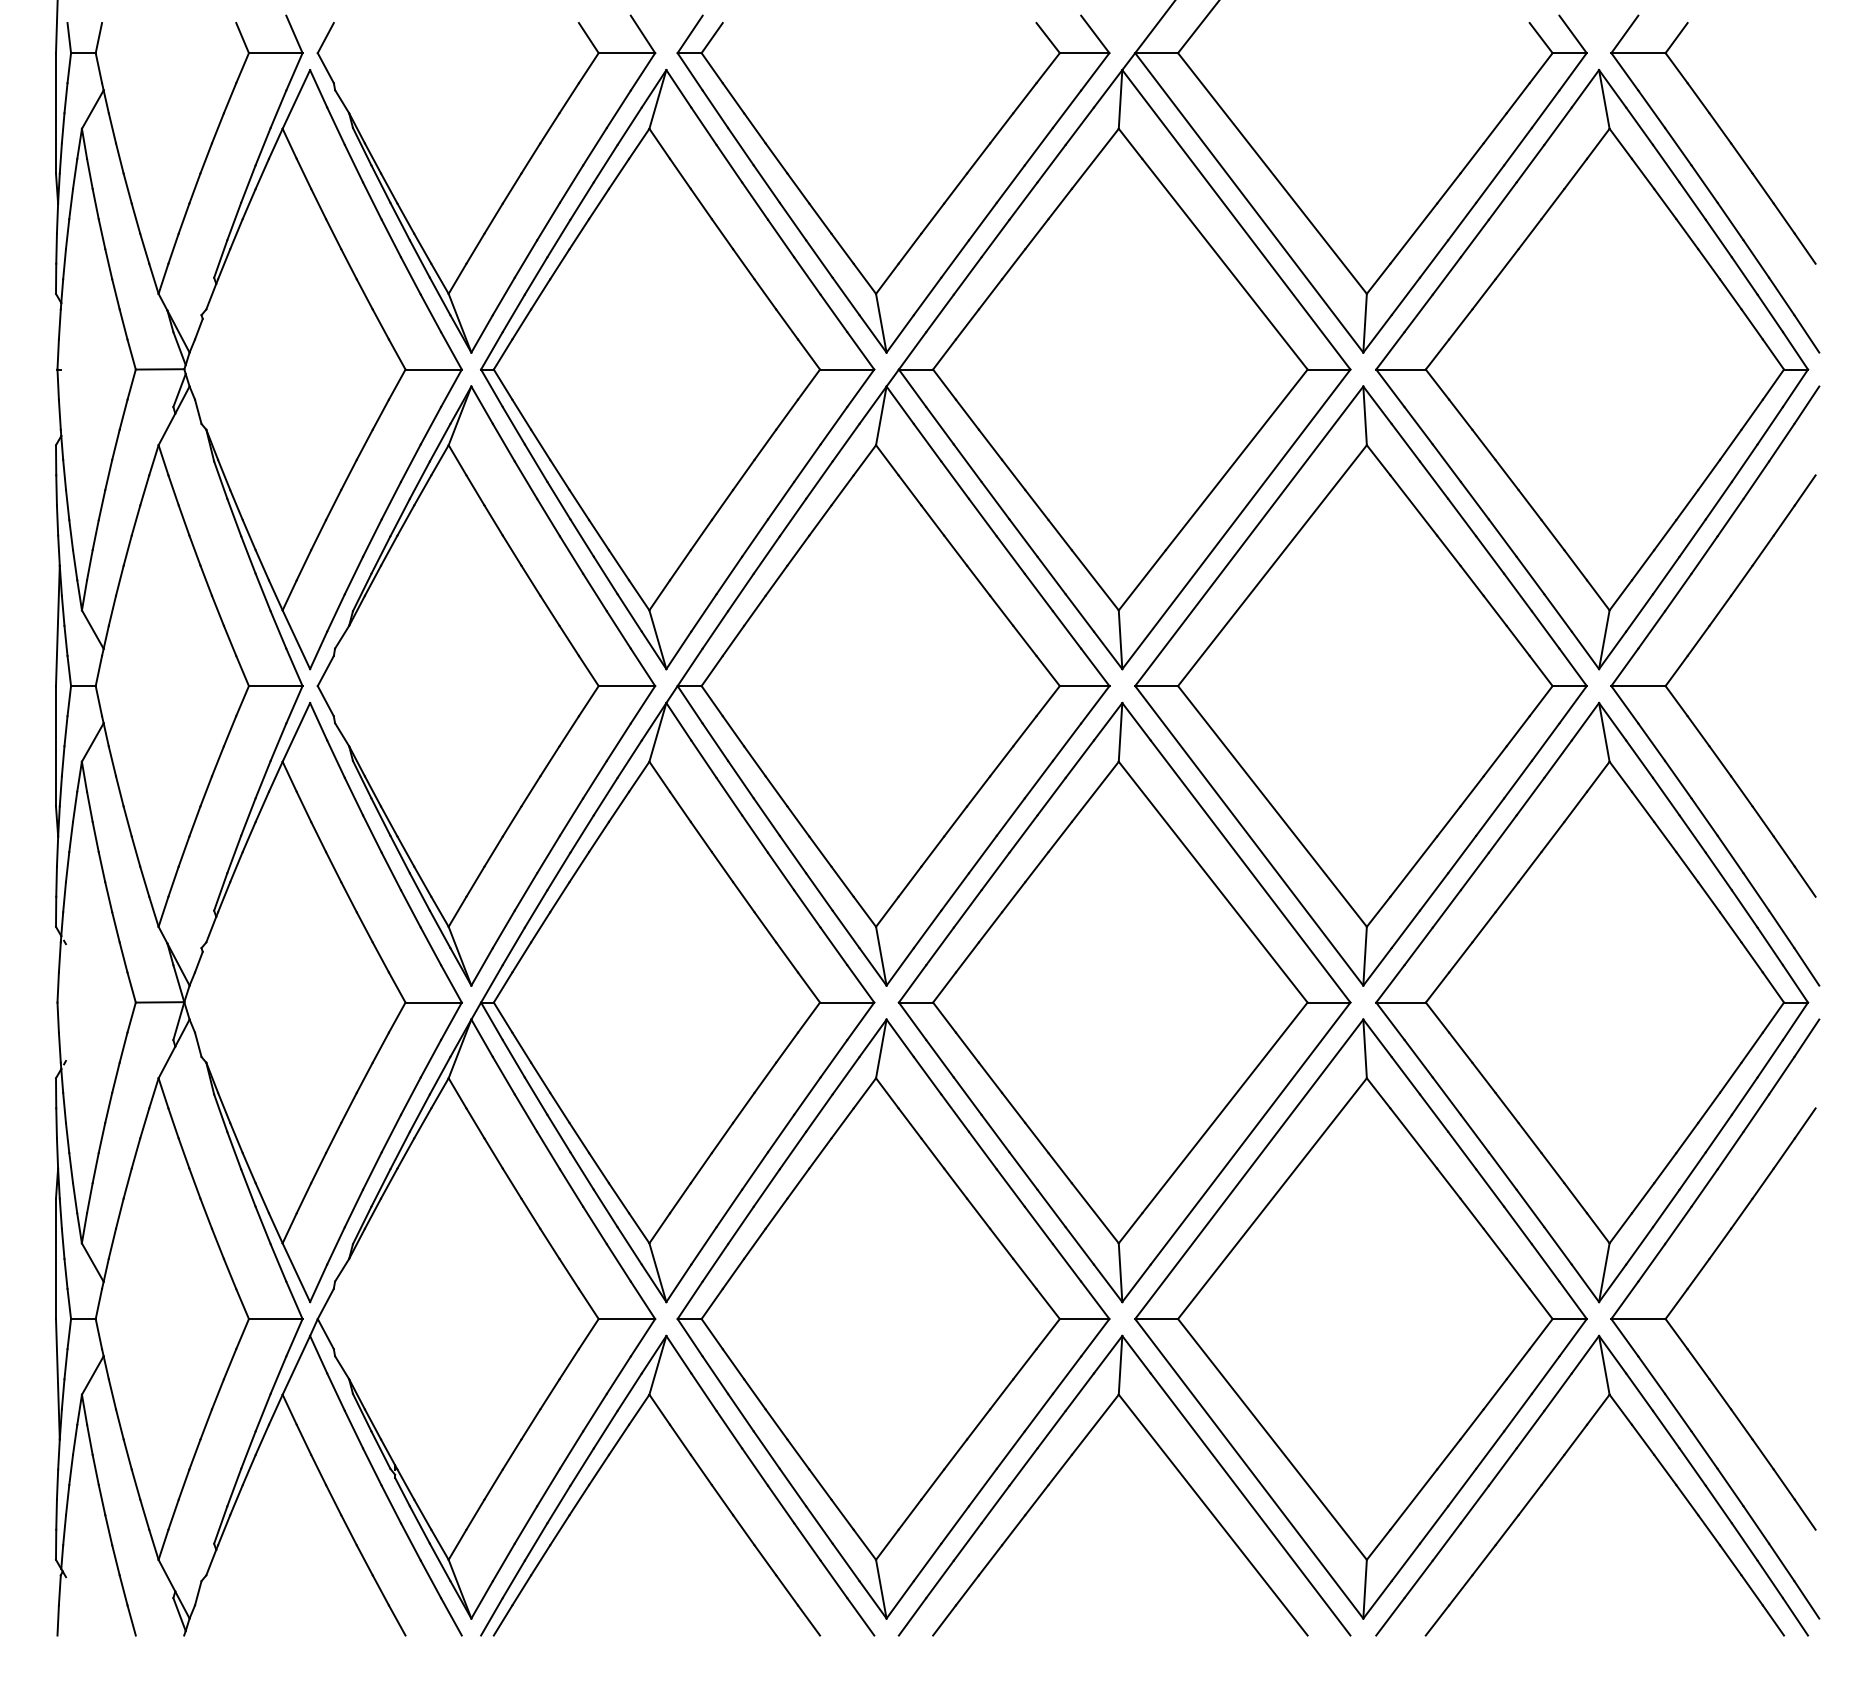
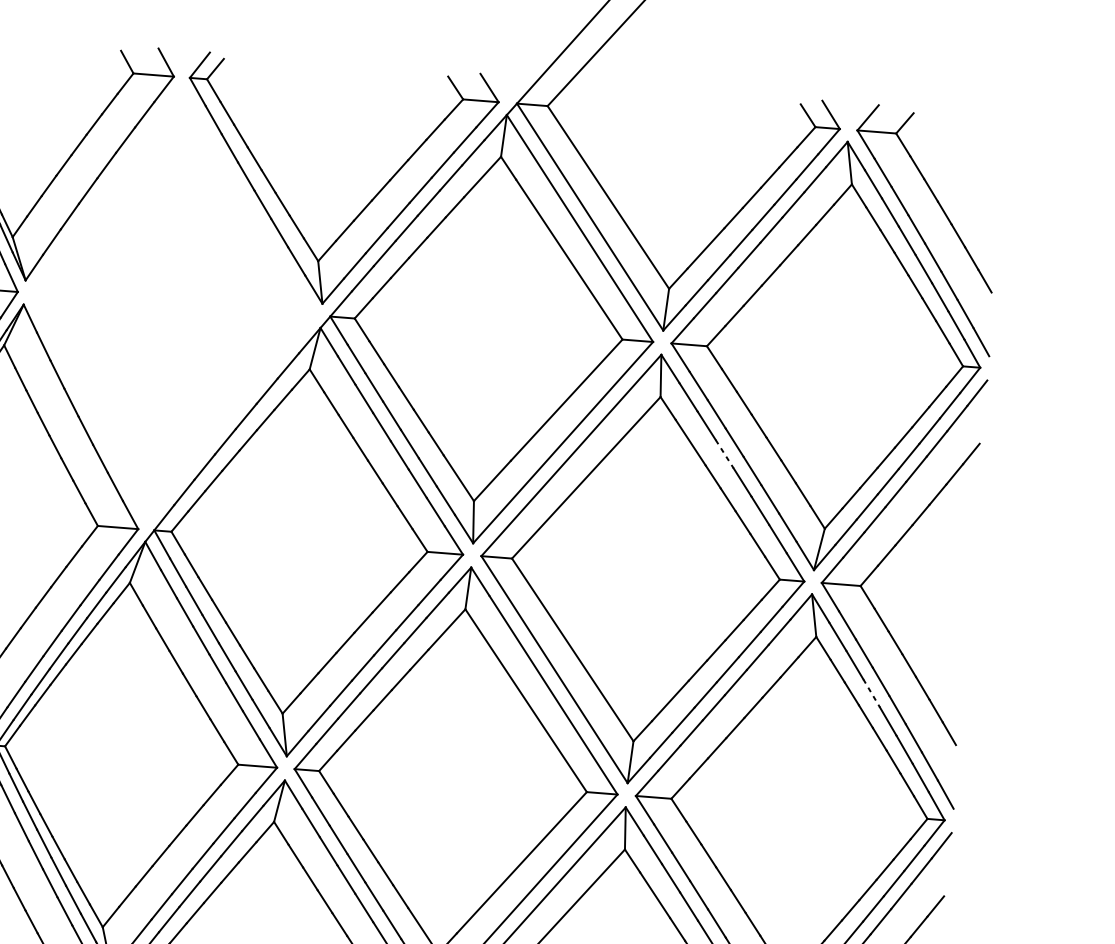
part: (677, 369) -> (172, 304), removed
line: (1462, 518) -> (724, 454), solid -> dashed
line: (1692, 834) -> (871, 693), solid -> dashed

